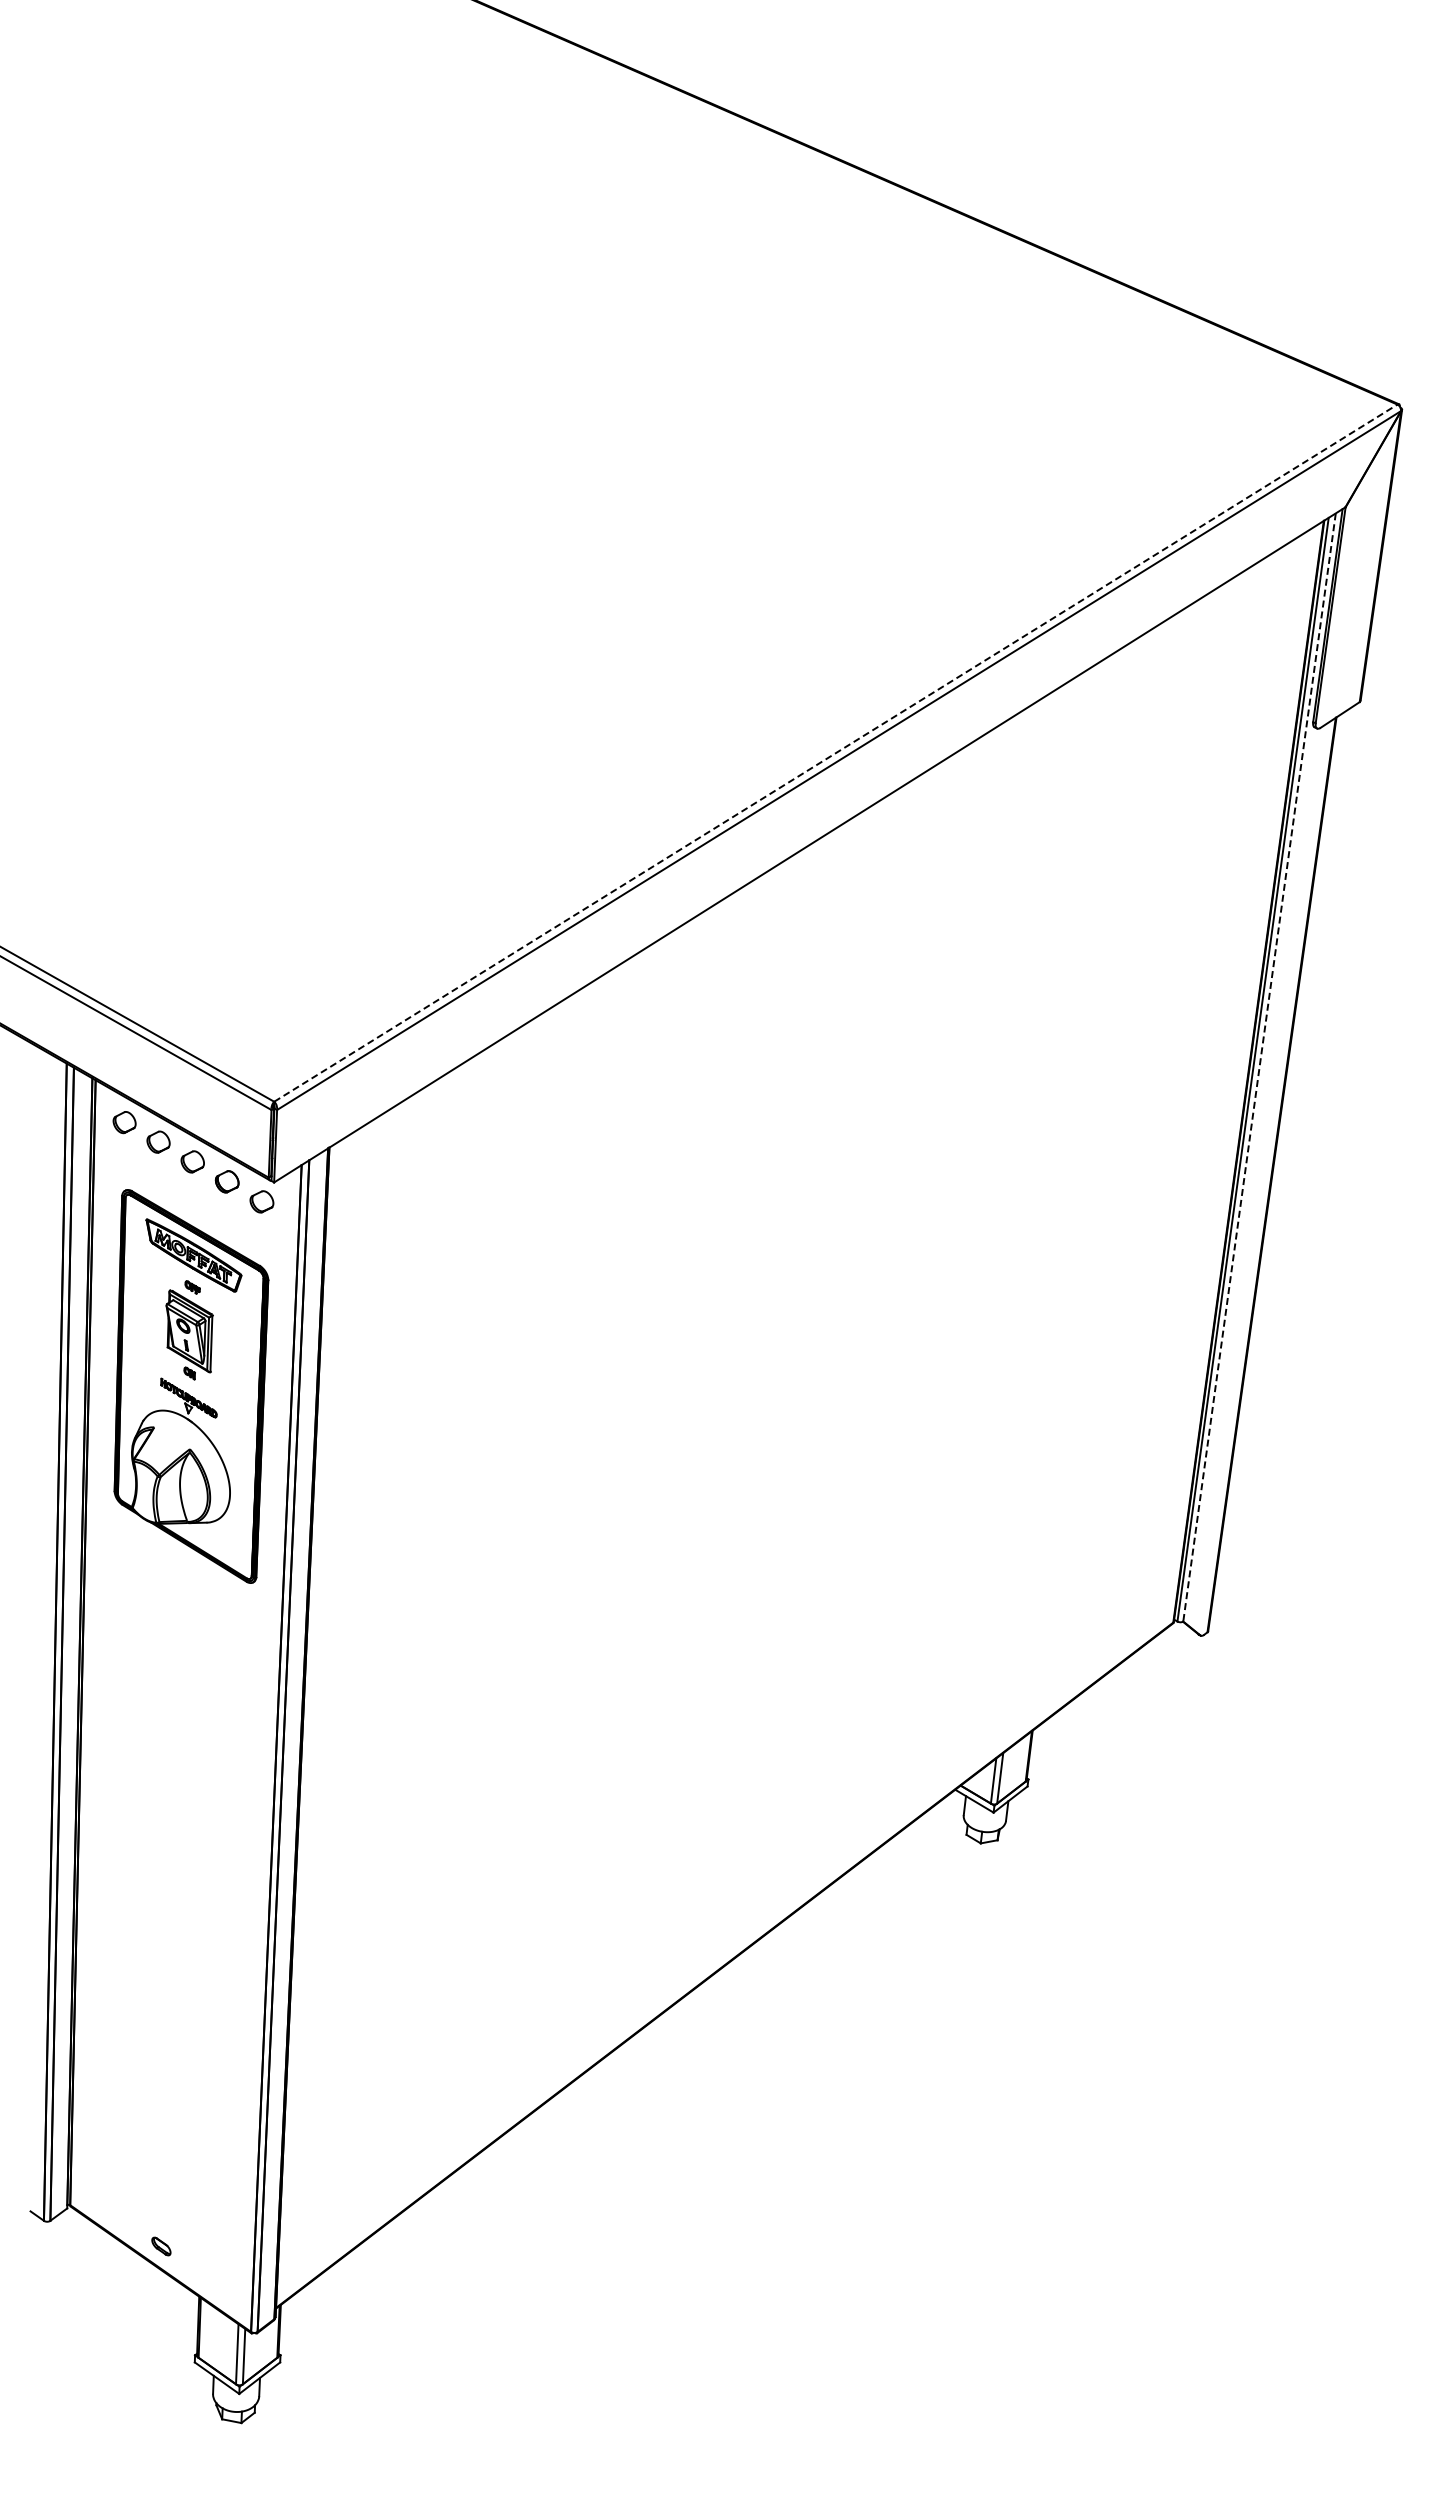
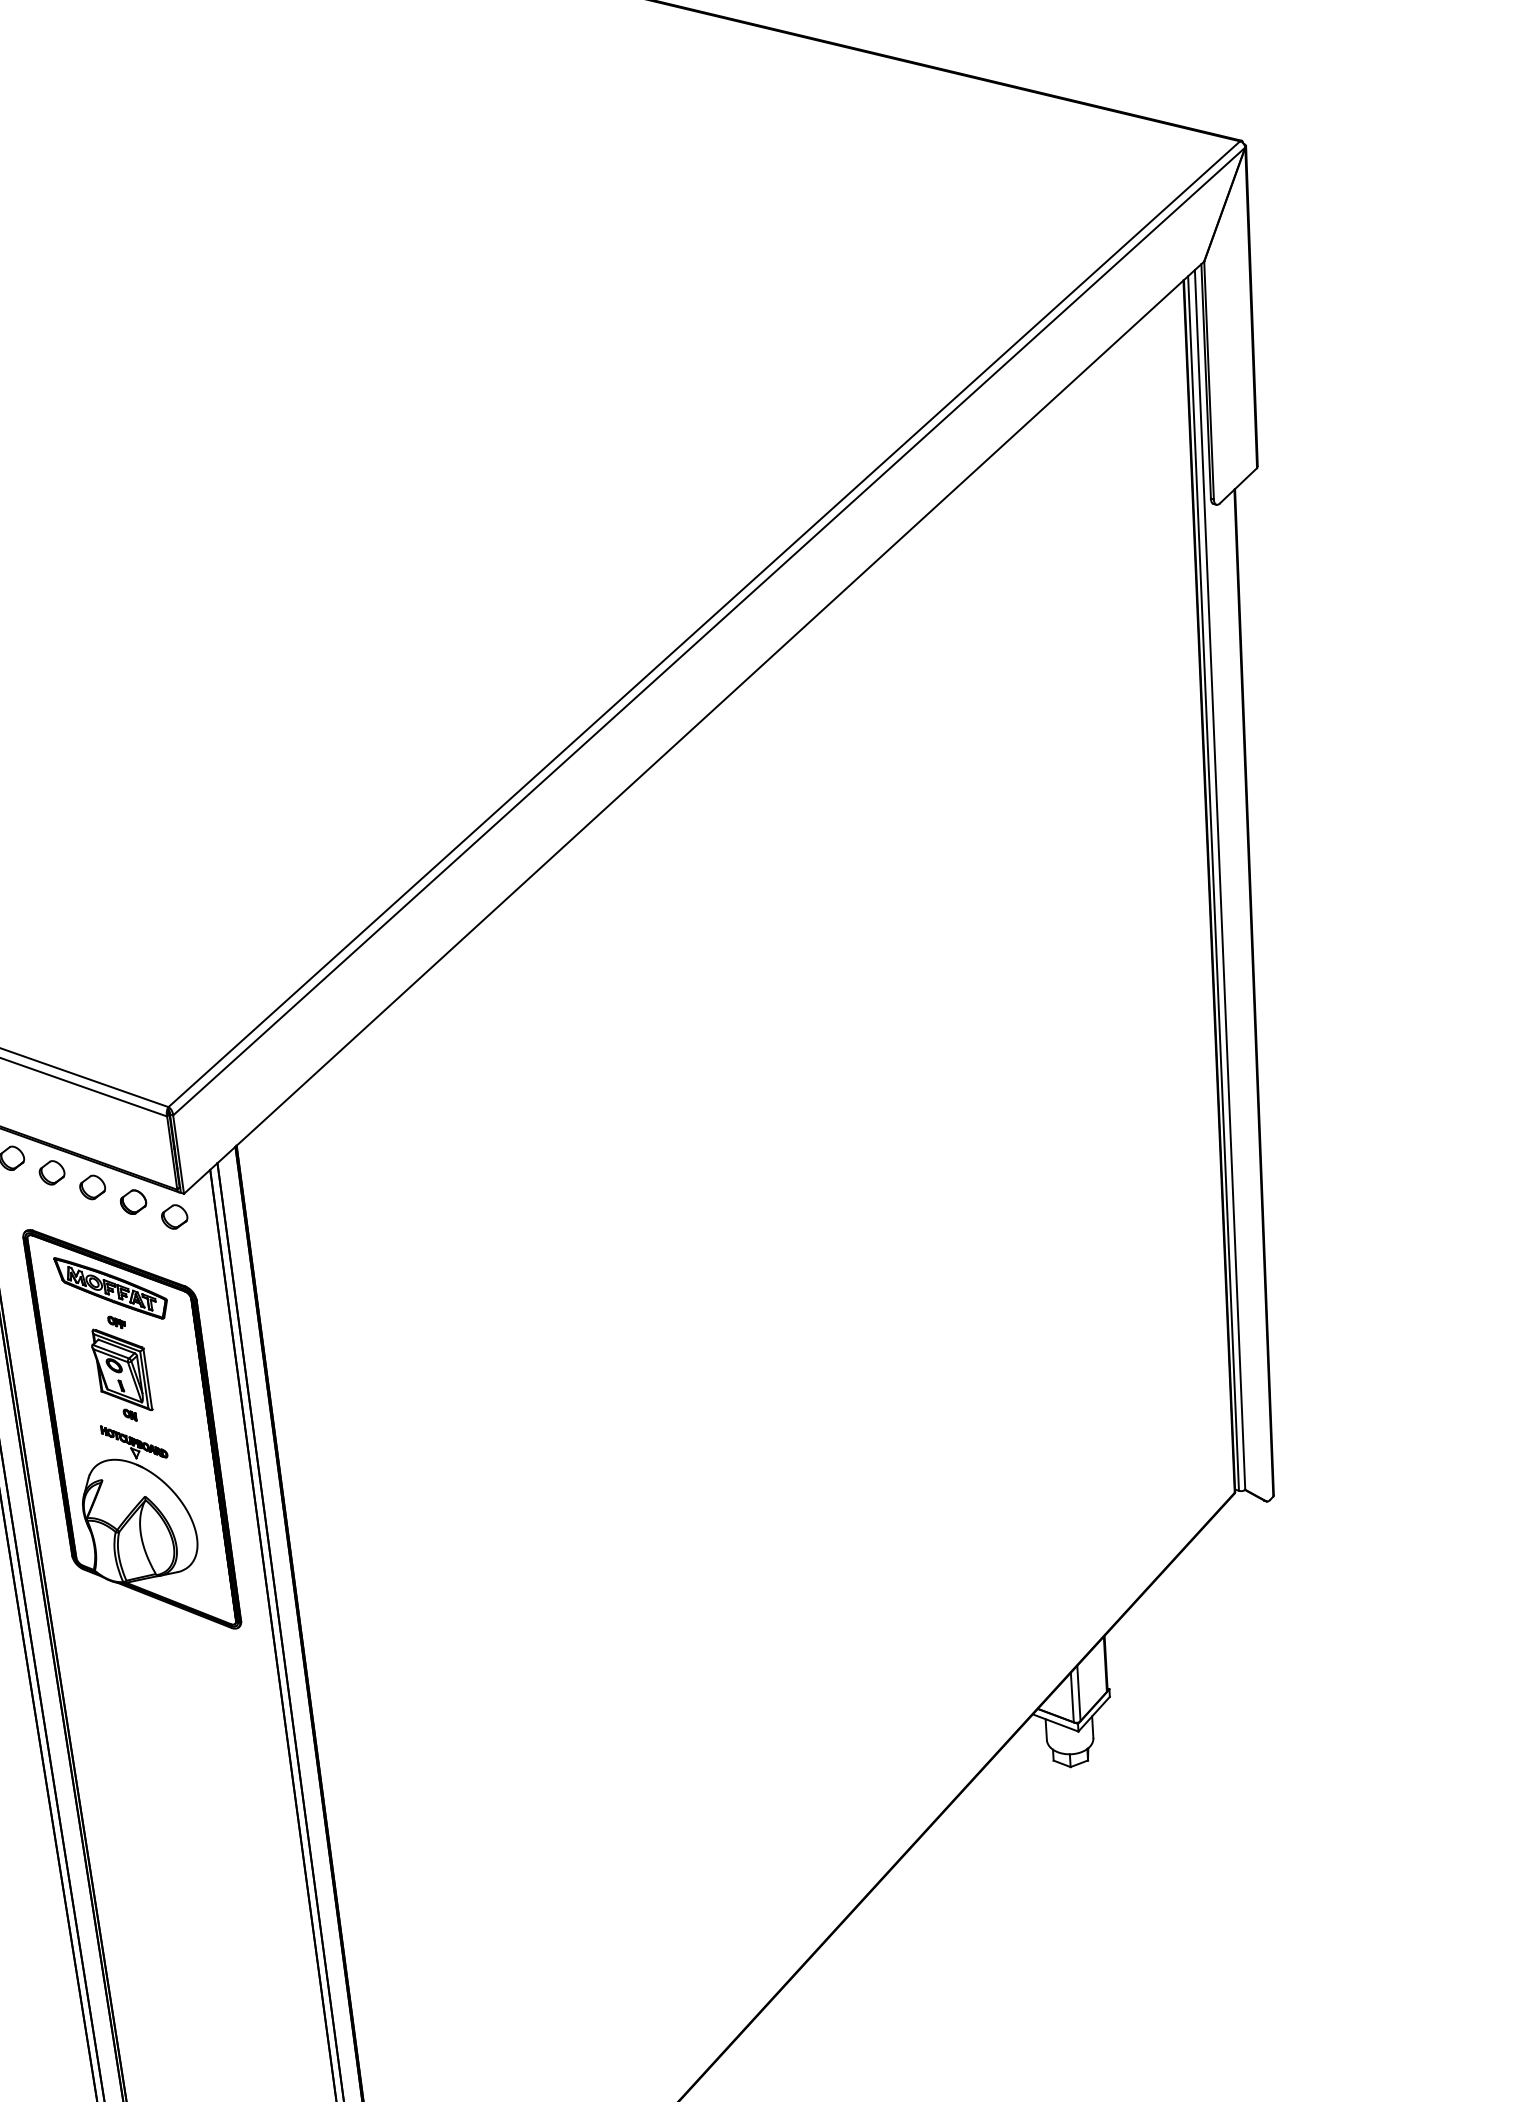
line: (835, 753) -> (703, 624), dashed -> solid
line: (1259, 1067) -> (1220, 879), dashed -> solid

